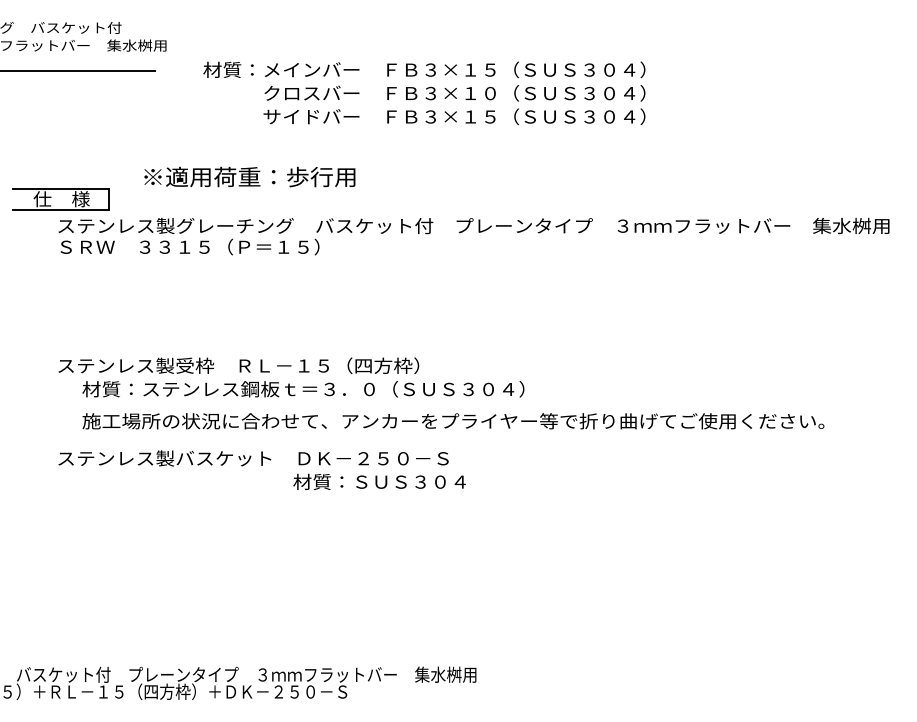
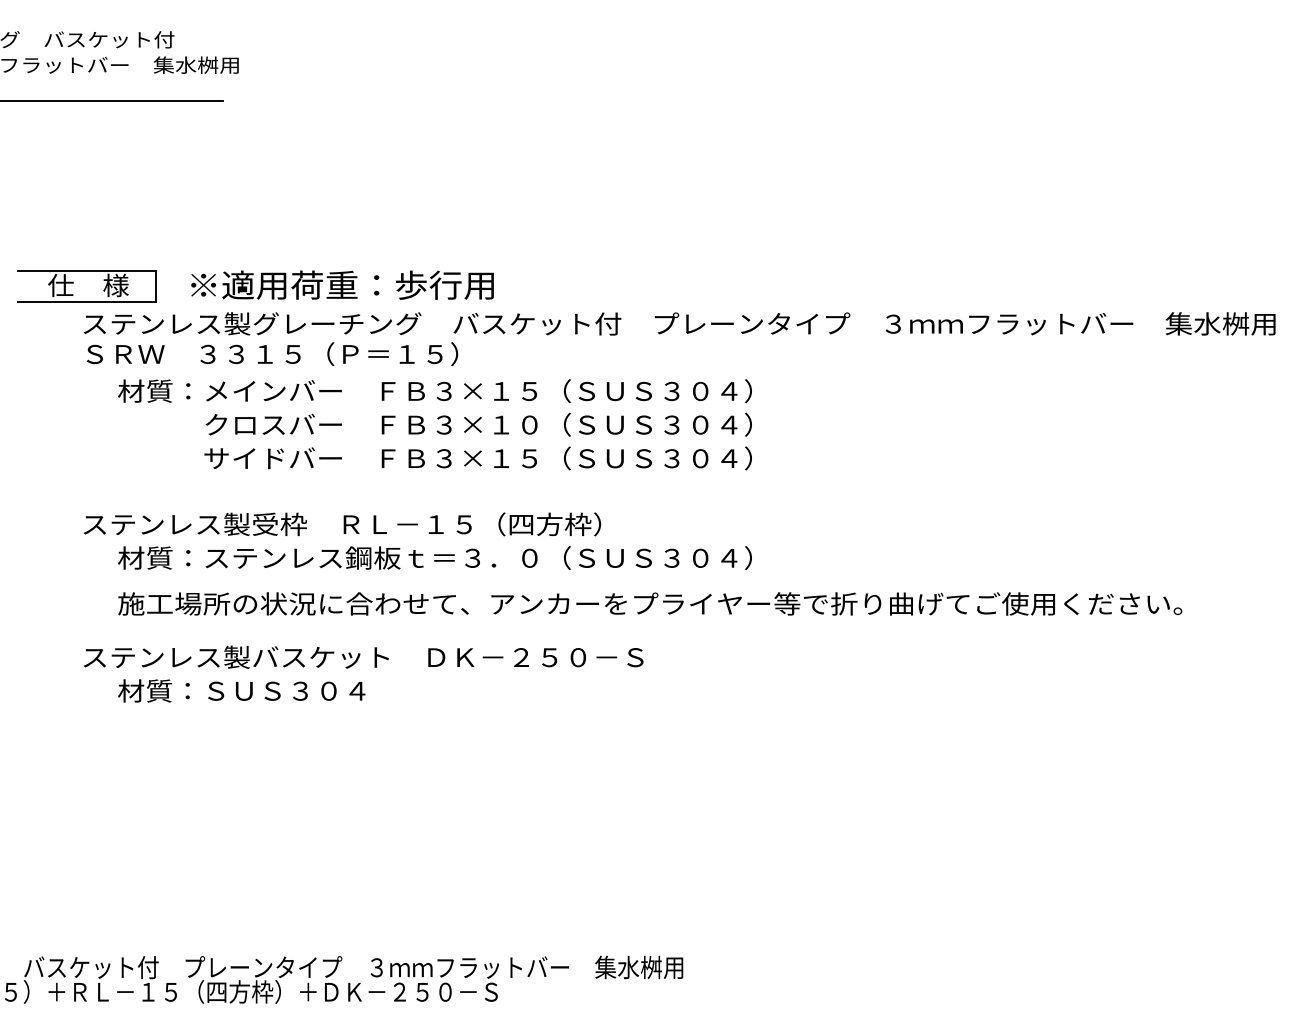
text: (424, 92) -> (435, 423), moved
text: (249, 176) -> (341, 284), moved
text: (379, 481) -> (241, 690), moved

